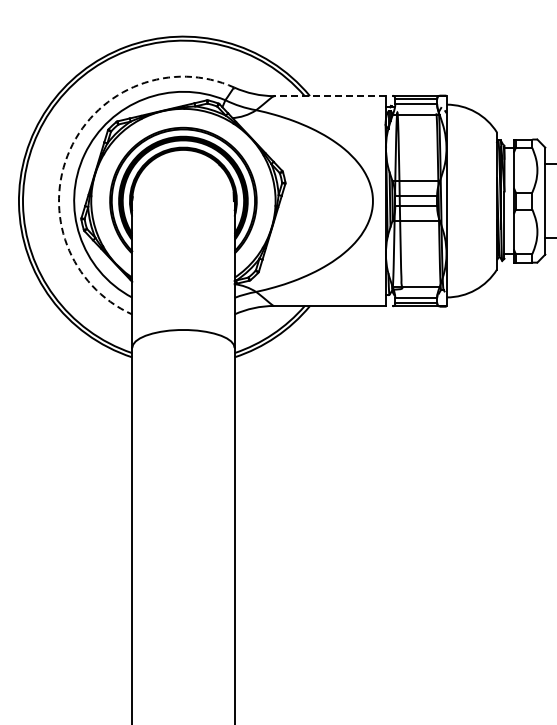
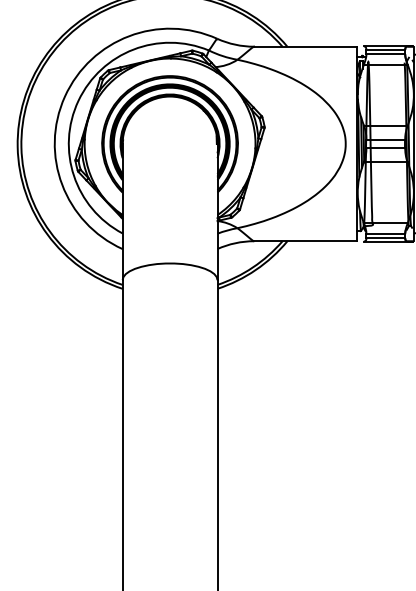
line: (329, 96) -> (305, 47), dashed -> solid
arc: (70, 150) -> (65, 97), dashed -> solid

